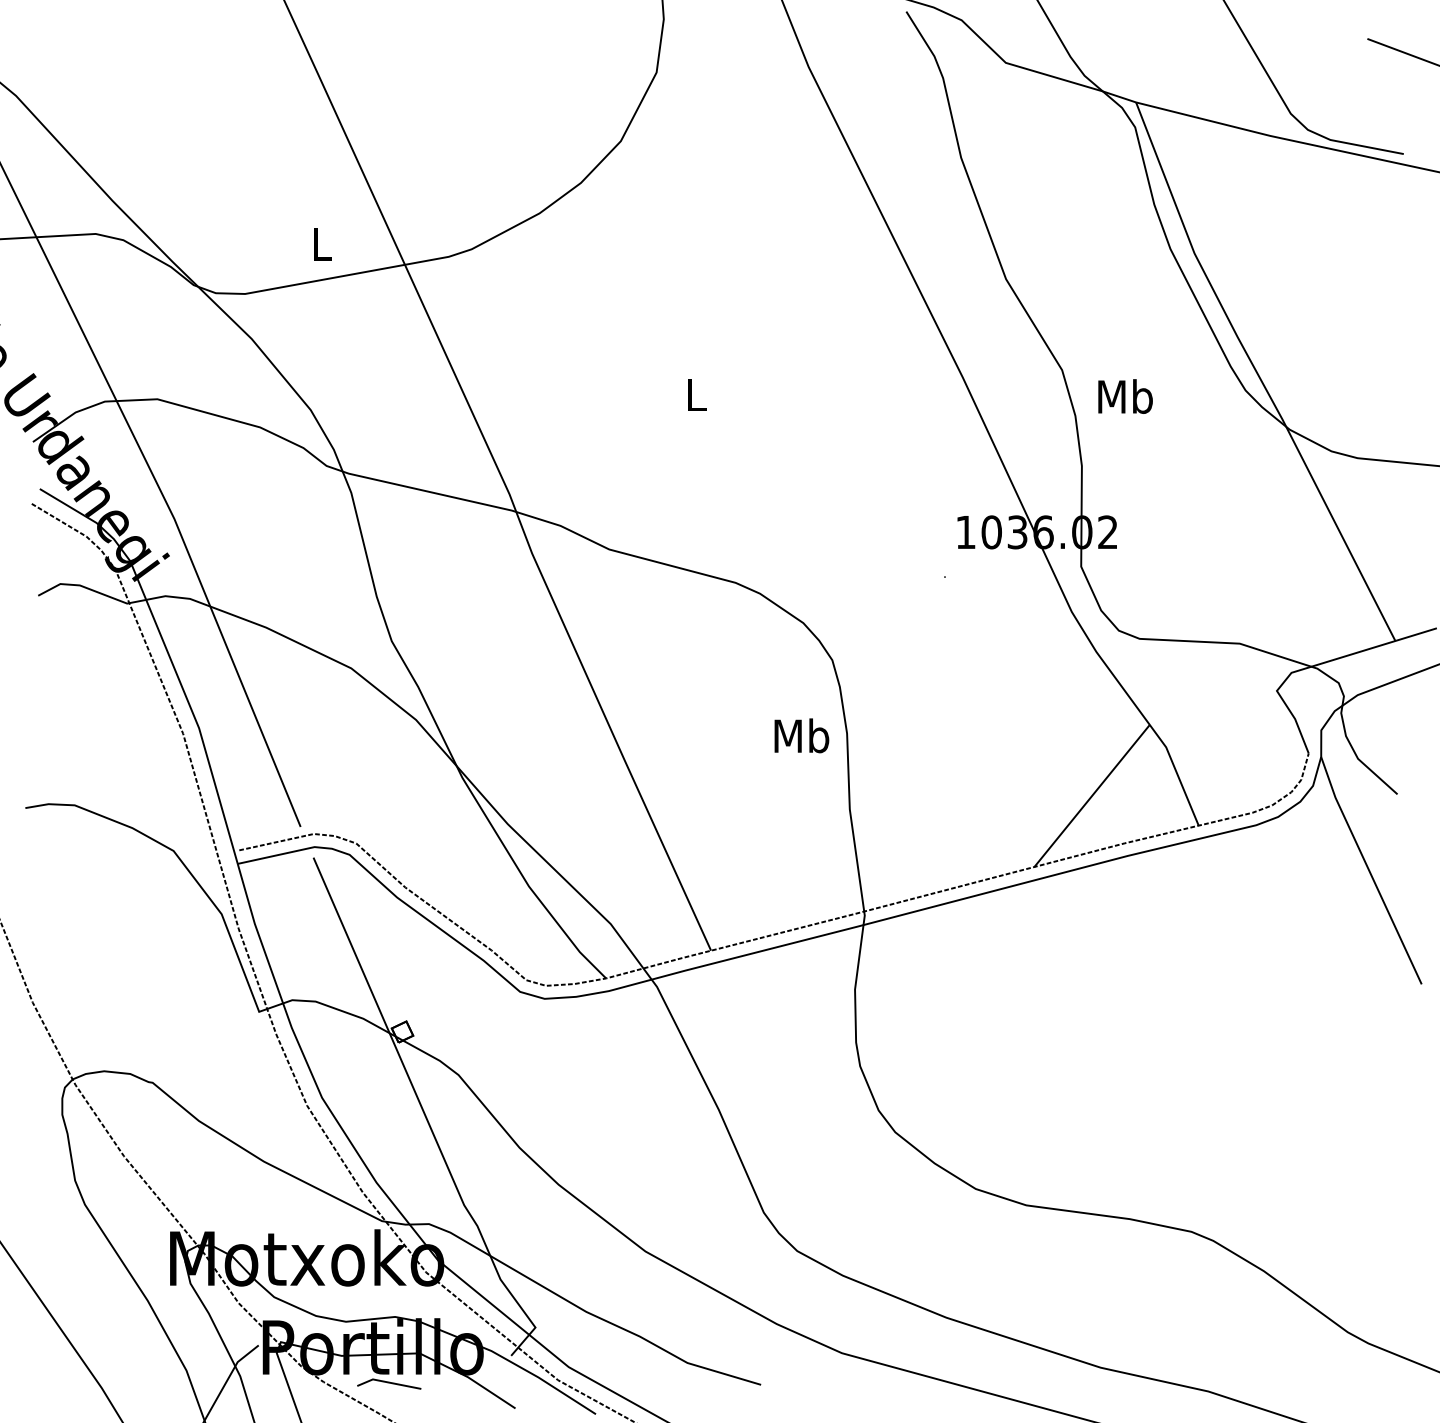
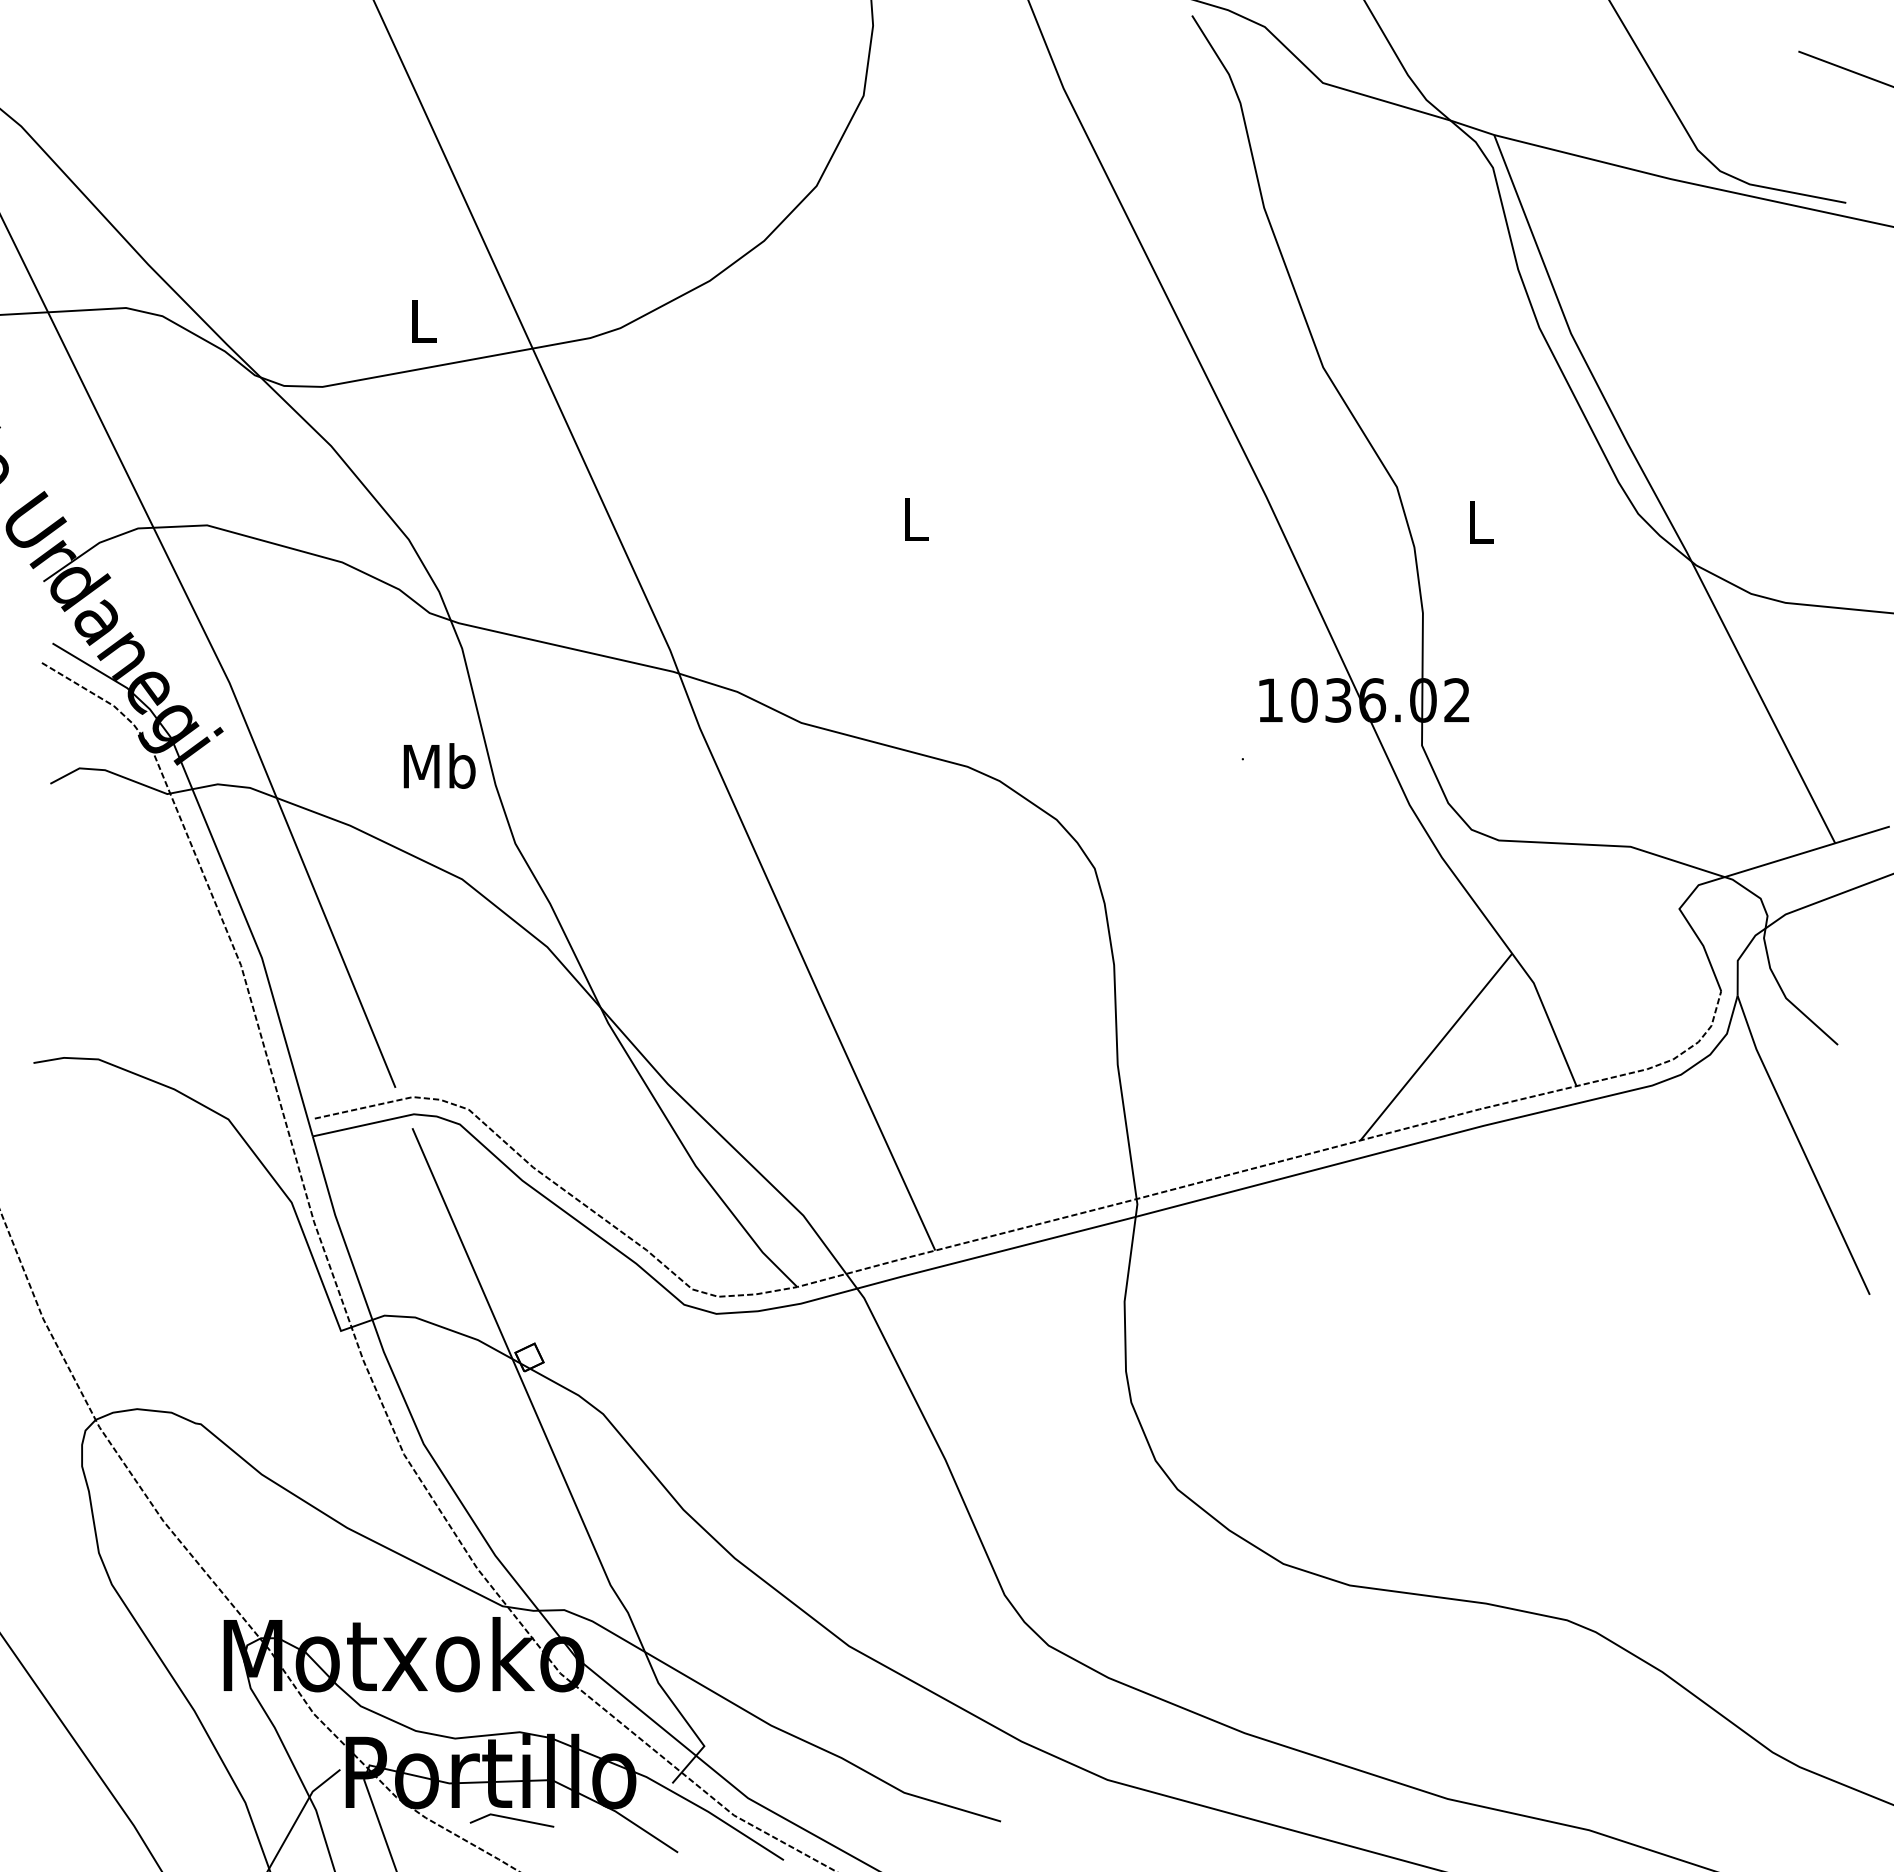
text: (1125, 396) -> (1480, 521), Mb -> L
text: (801, 735) -> (439, 765), moved

